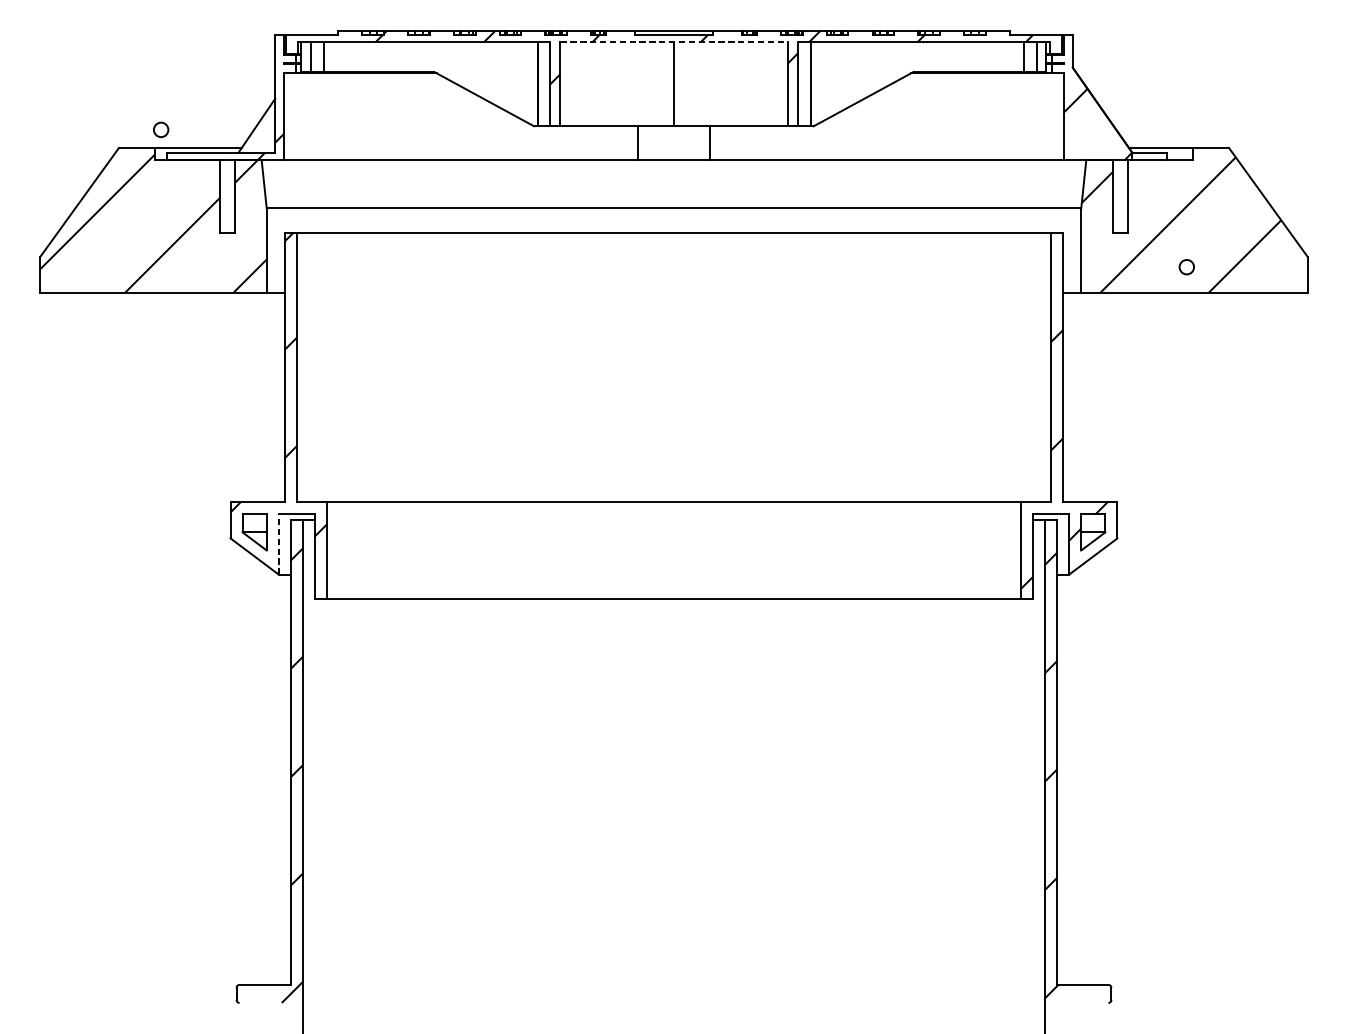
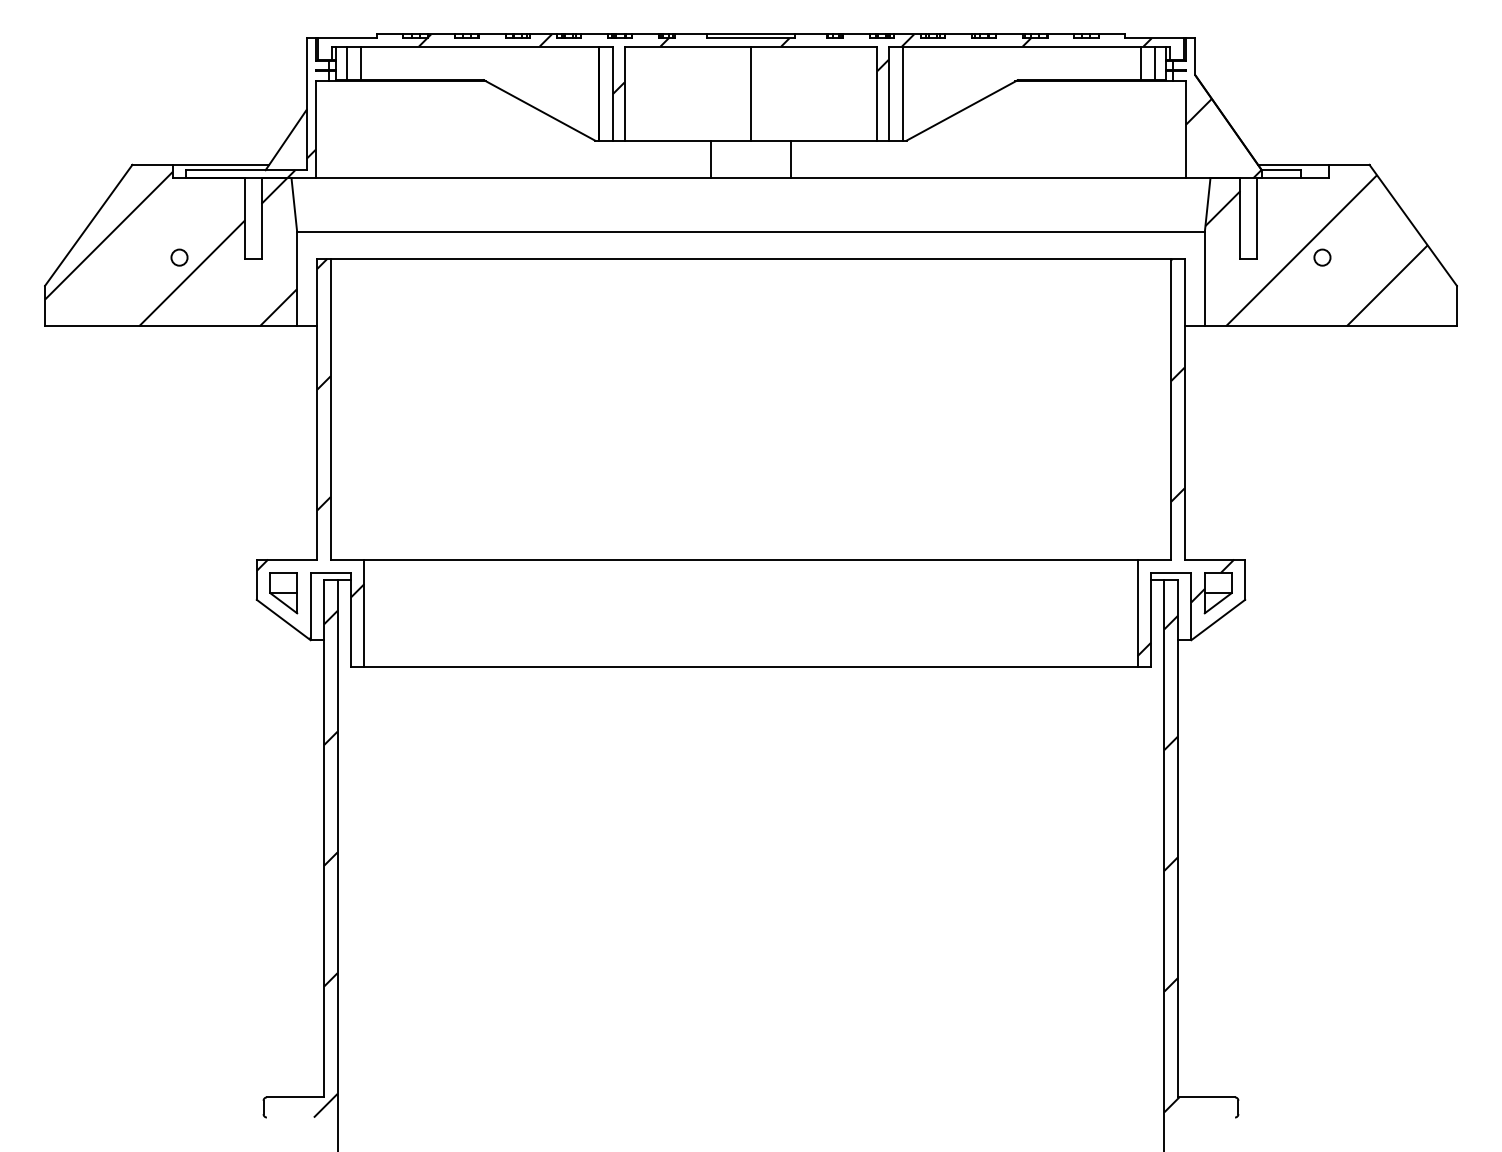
line: (674, 41) -> (751, 46), dashed -> solid
circle: (161, 129) -> (179, 257), moved
circle: (1186, 267) -> (1322, 257), moved
line: (278, 544) -> (310, 606), dashed -> solid

